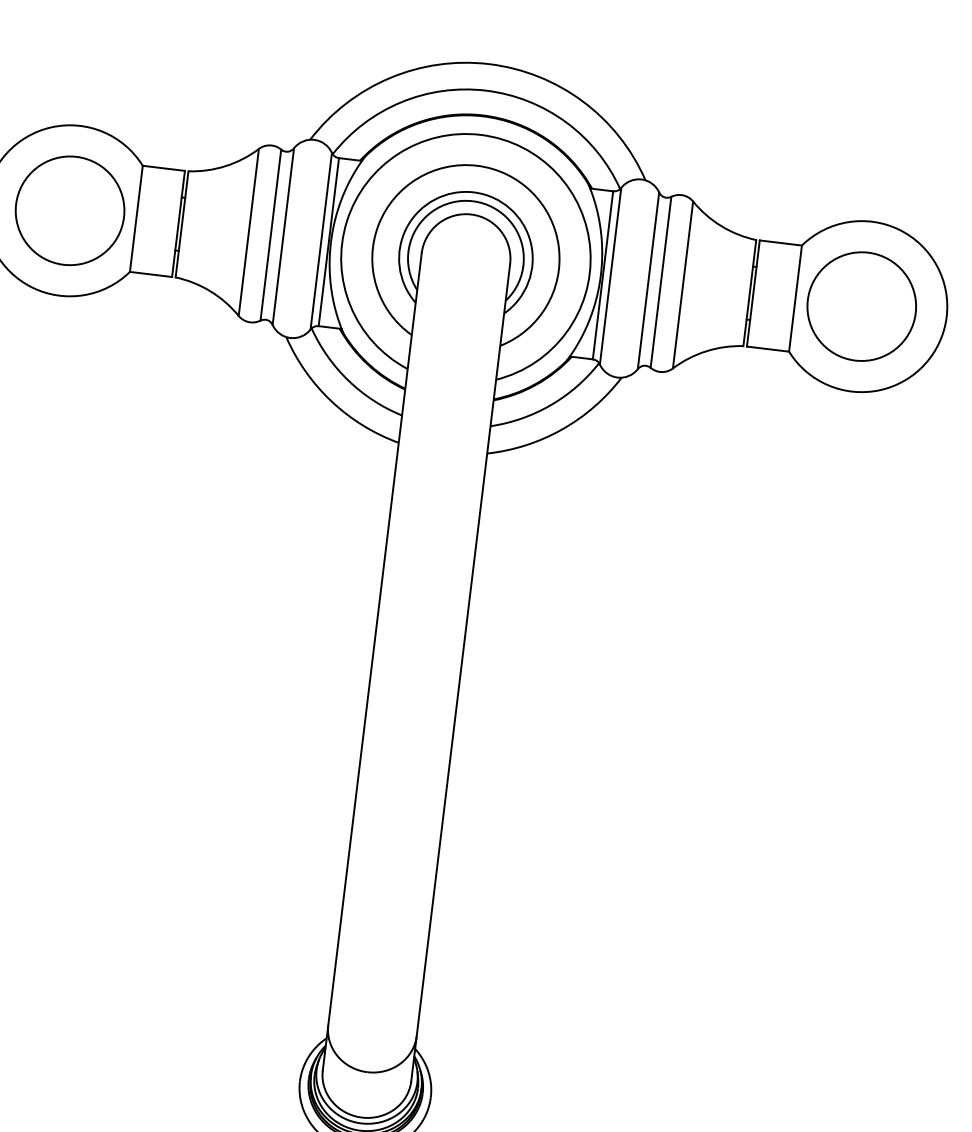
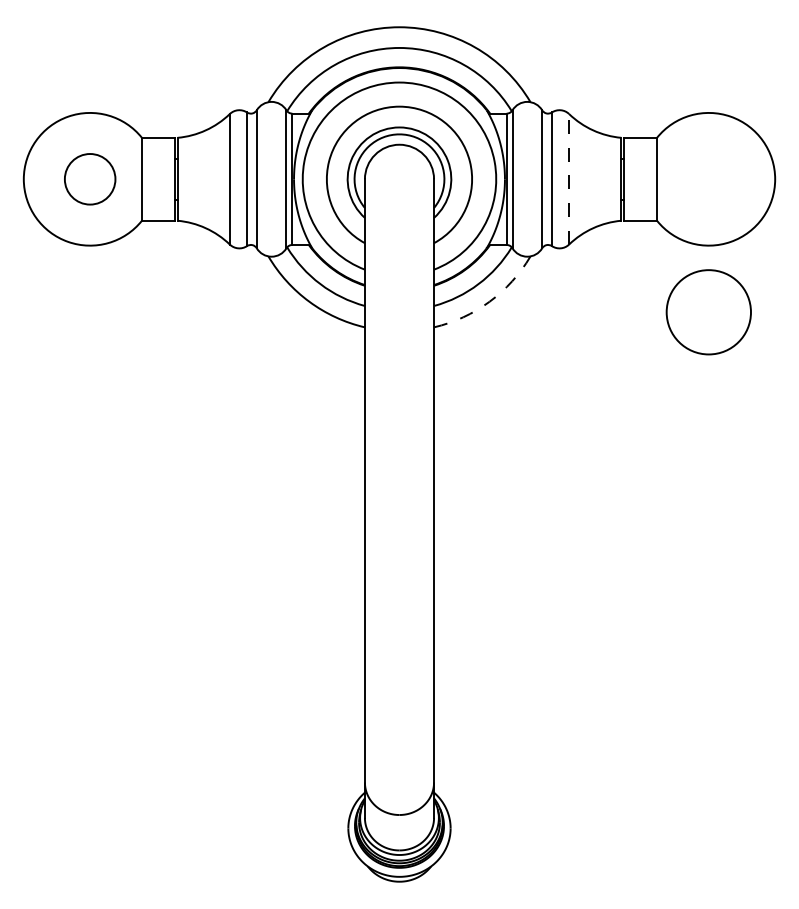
circle: (70, 211) -> (90, 179), size x0.6
line: (683, 284) -> (569, 178), solid -> dashed
circle: (861, 306) -> (708, 312), moved
arc: (562, 429) -> (489, 301), solid -> dashed

